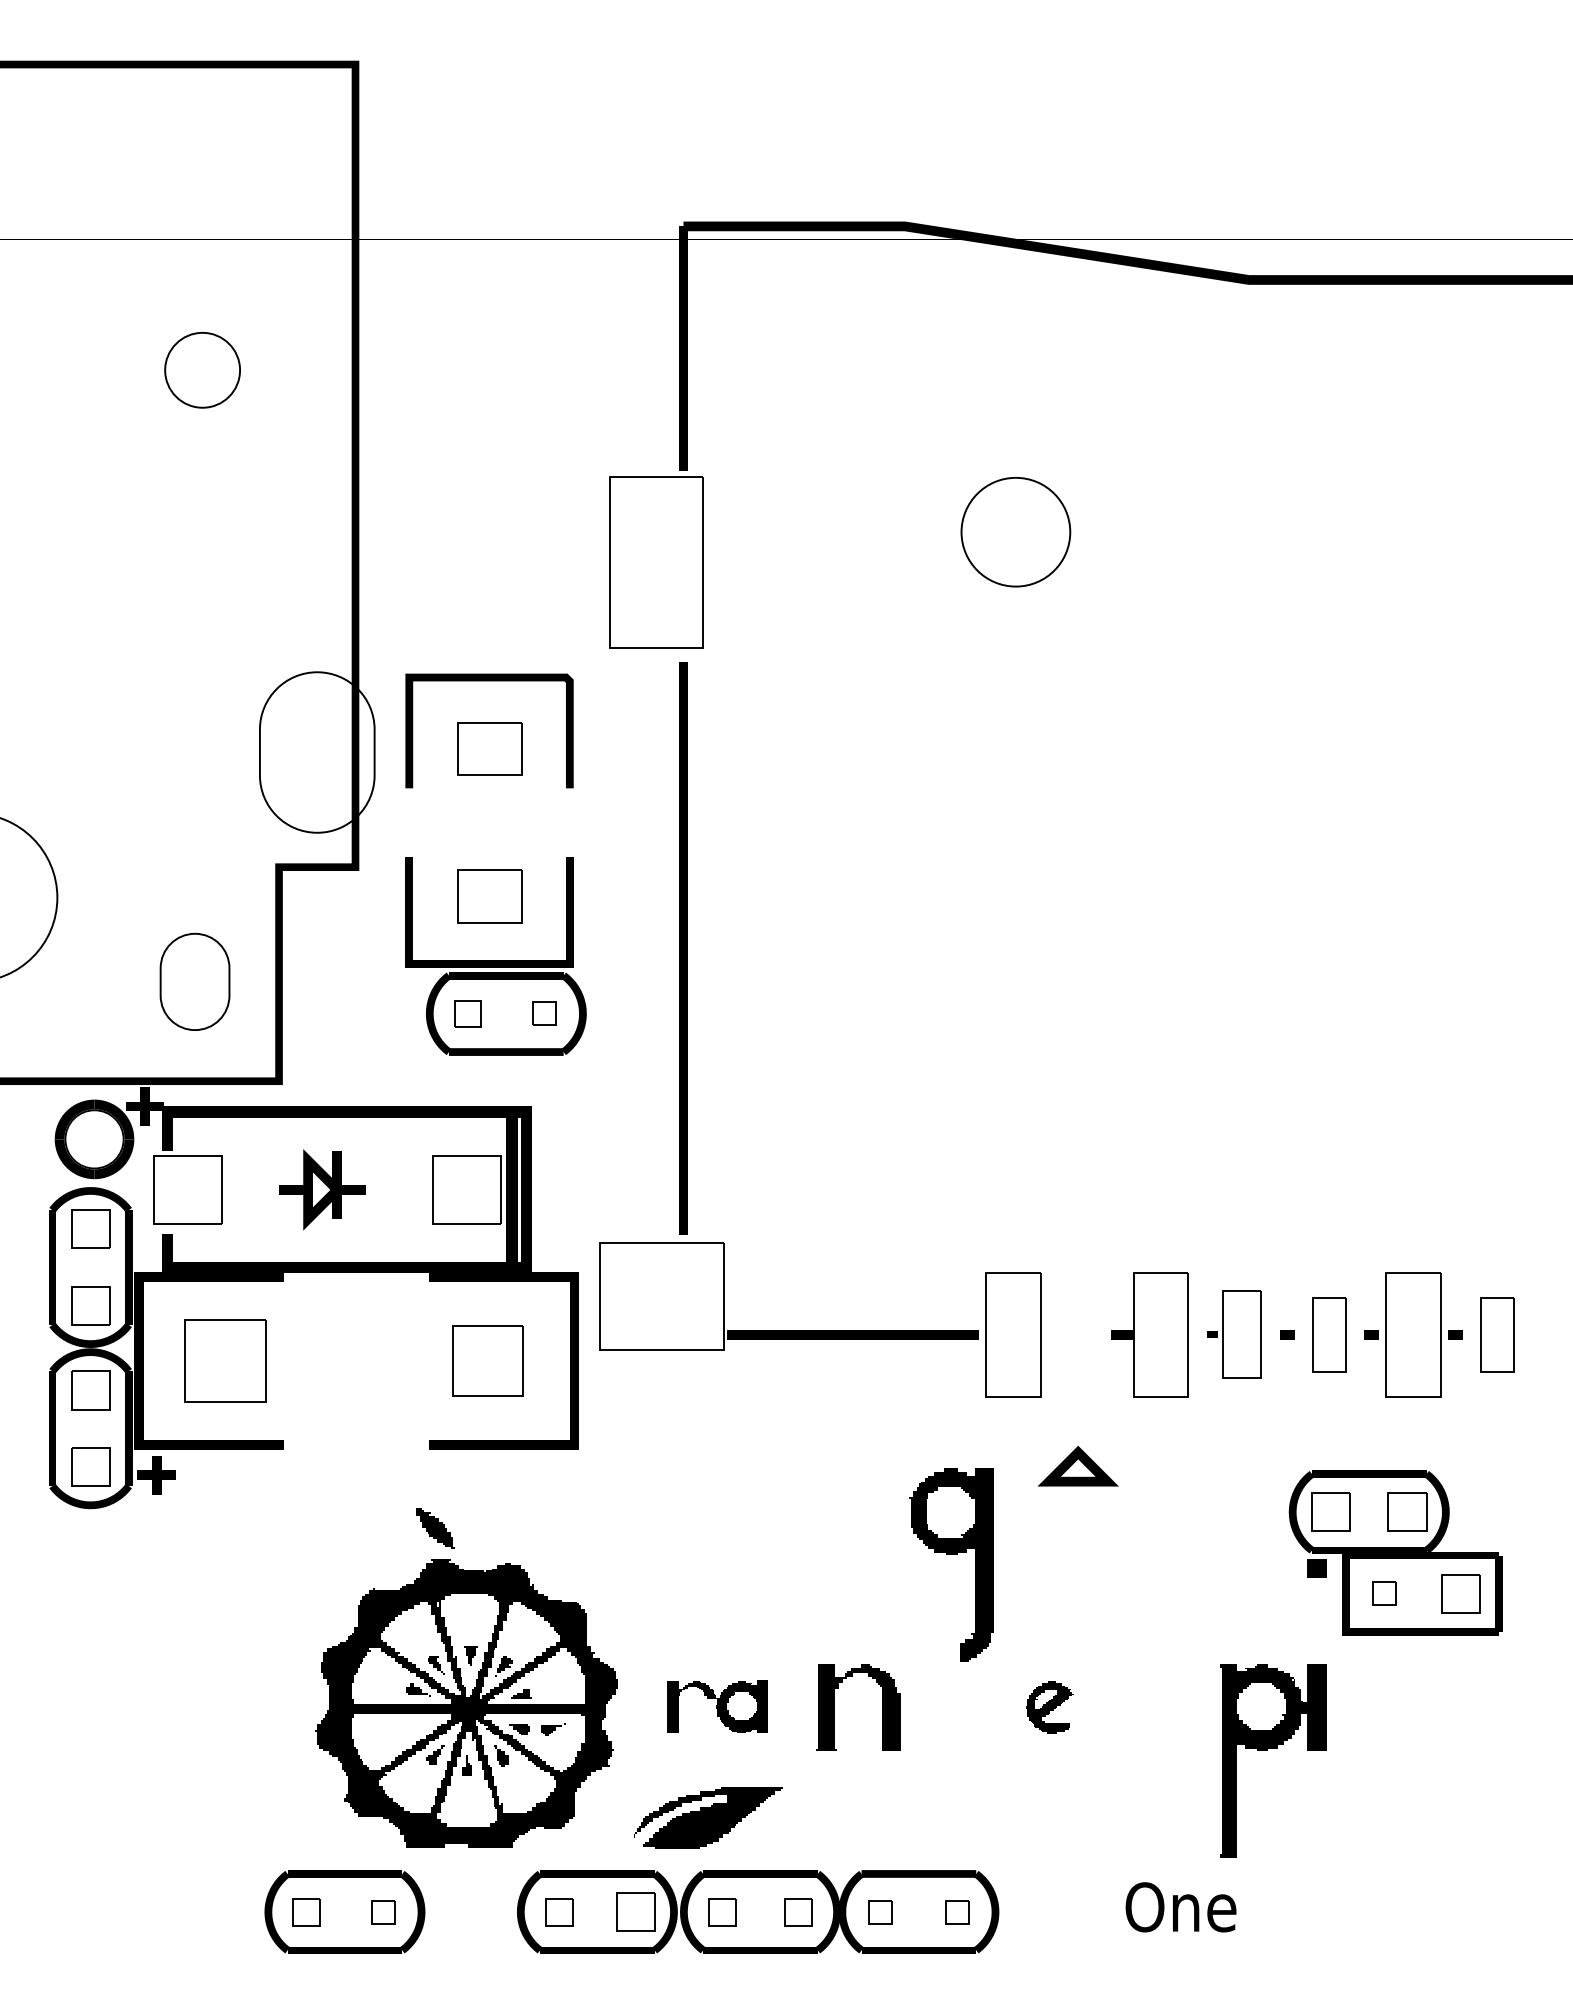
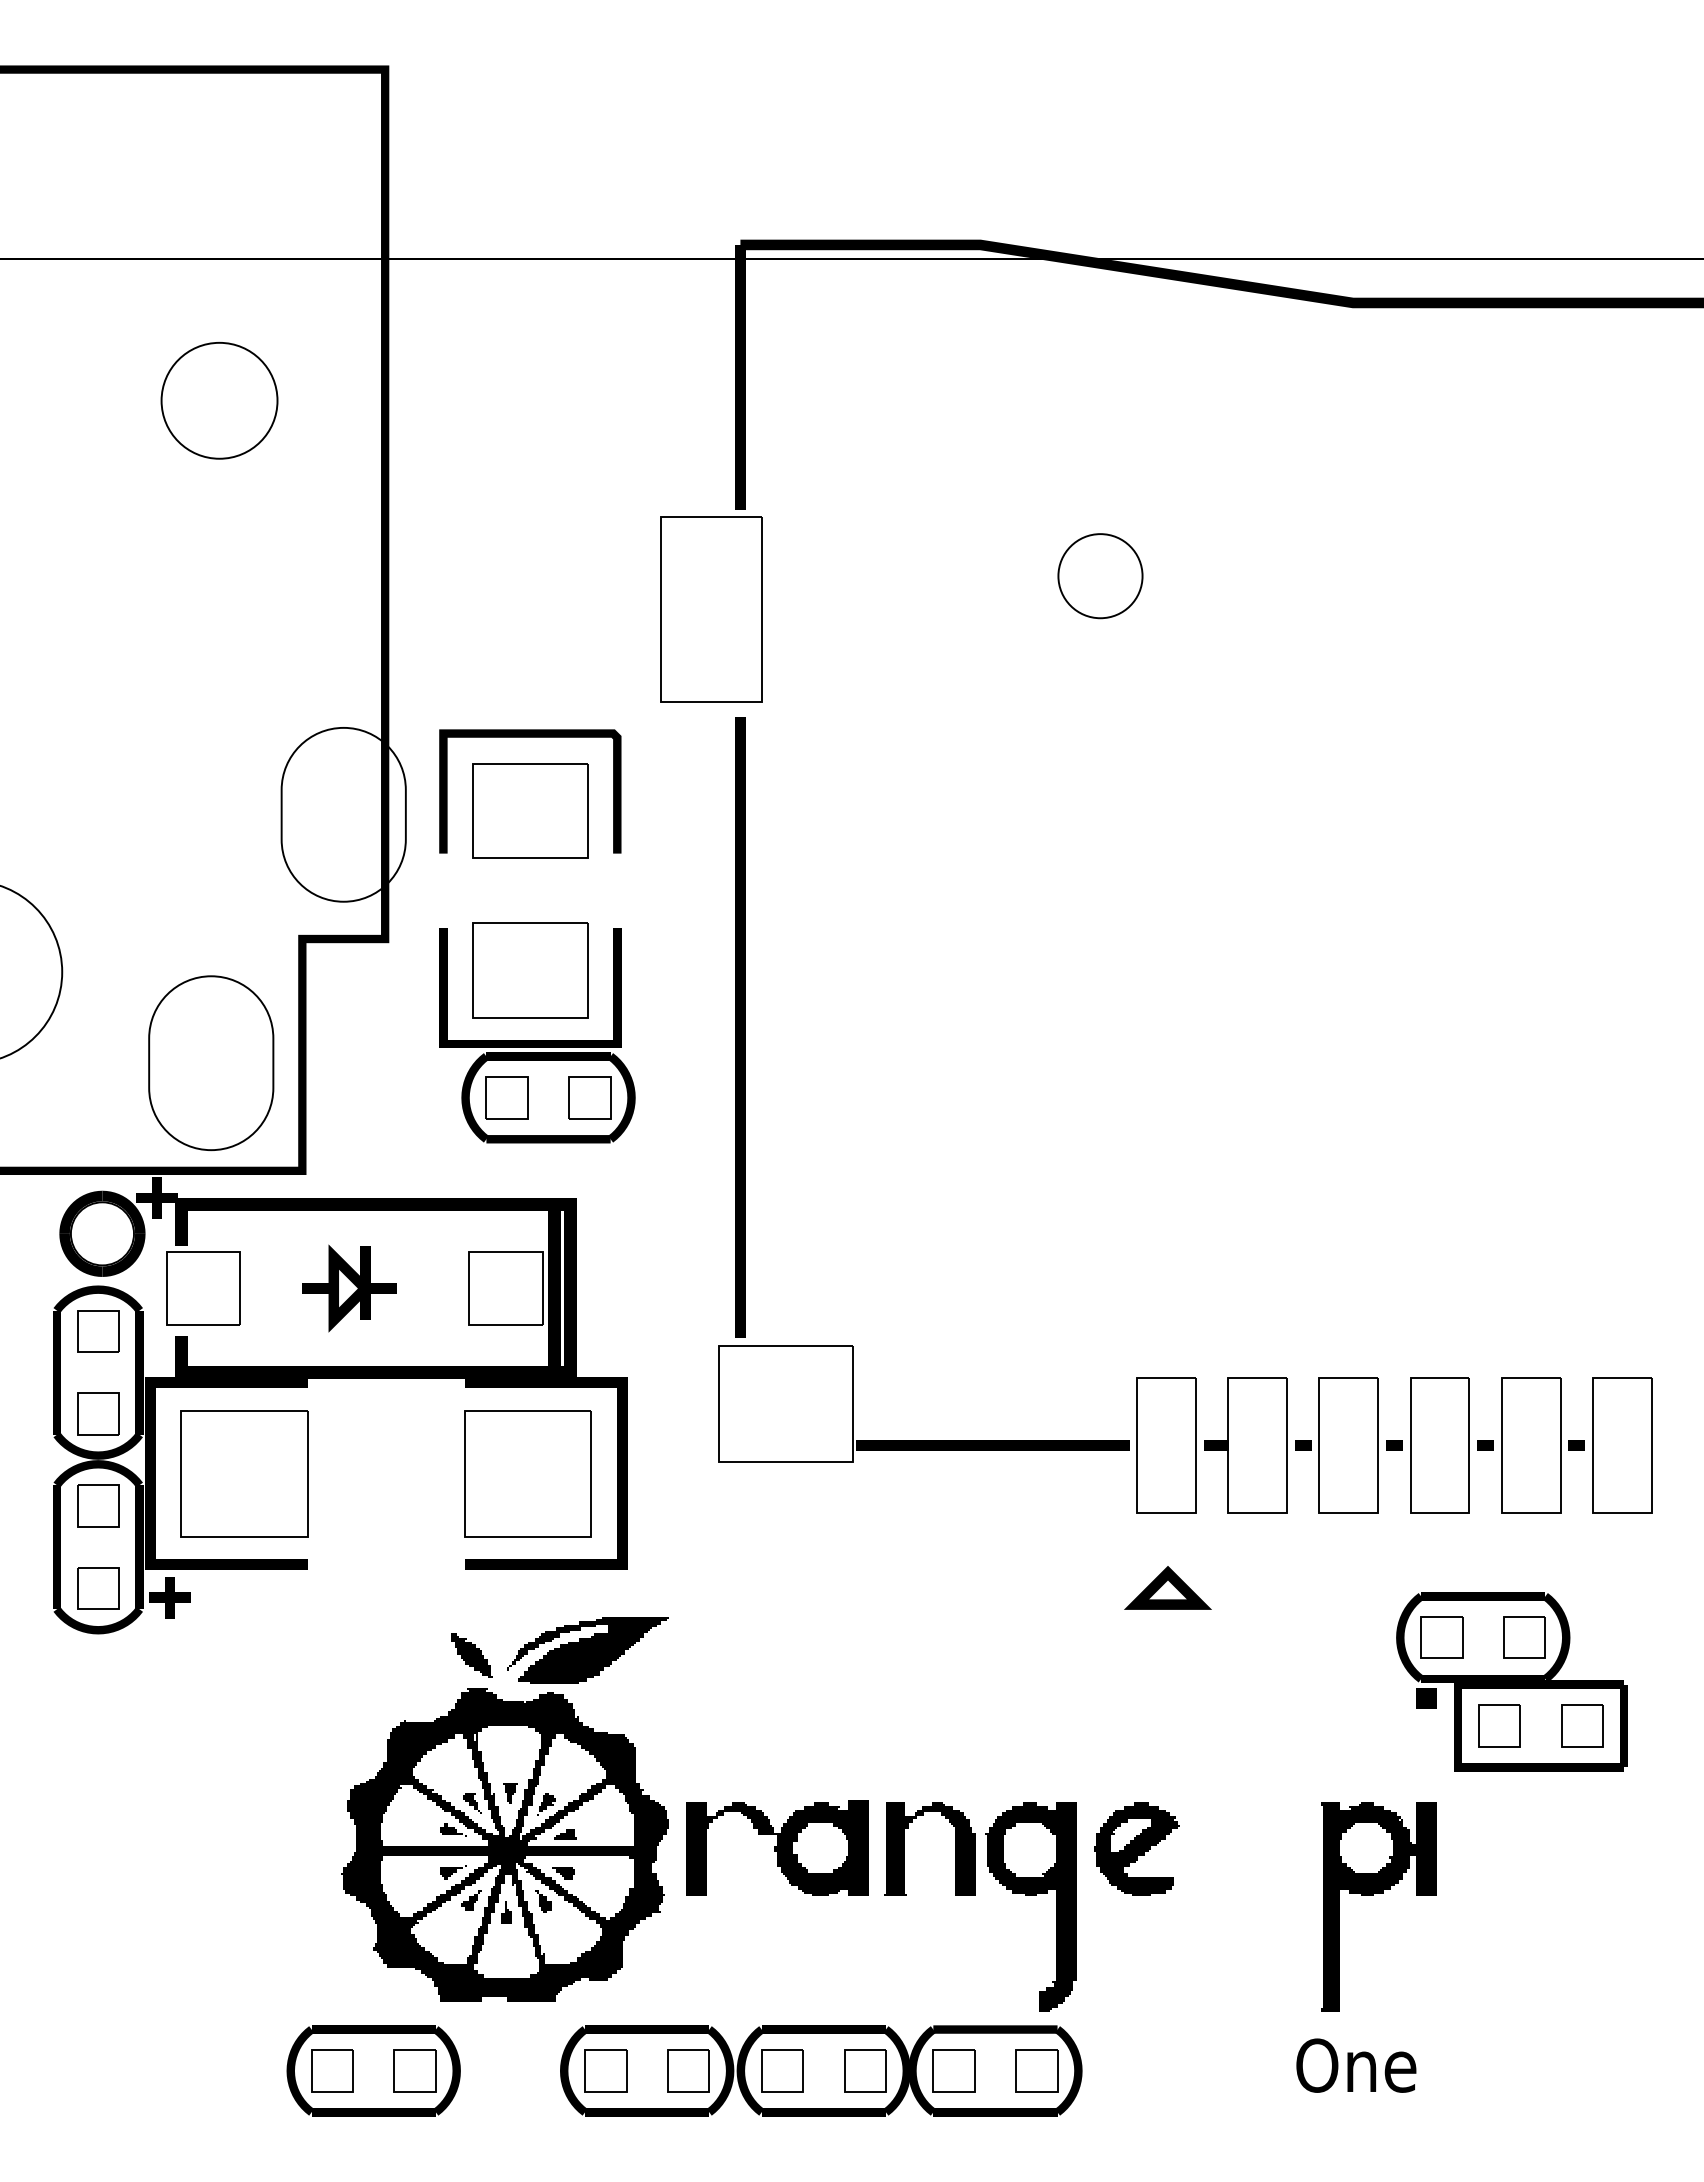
circle: (202, 370) -> (219, 400), size x1.43
circle: (1015, 532) -> (1100, 576), size x0.71
part: (489, 748) -> (530, 810), size x1.67
part: (489, 896) -> (530, 970), size x1.67
part: (195, 982) -> (211, 1063), size x1.67
part: (467, 1013) -> (506, 1097), size x1.43
part: (544, 1013) -> (589, 1097), size x1.67
part: (820, 1330) -> (957, 1440), moved
part: (1233, 1334) -> (1336, 1445), size x1.43
part: (1328, 1334) -> (1439, 1445), size x1.67
part: (1497, 1334) -> (1622, 1445), size x1.67
part: (225, 1360) -> (244, 1473), size x1.43
part: (486, 1360) -> (527, 1473), size x1.67
part: (951, 1554) -> (1030, 1895), moved
part: (1384, 1593) -> (1499, 1725), size x1.67
part: (717, 1705) -> (777, 1847), size x1.67
part: (1049, 1706) -> (1136, 1848), size x1.67
part: (553, 1729) -> (453, 1872), moved
part: (707, 1818) -> (587, 1650), moved
text: (1181, 1907) -> (1356, 2065), moved
part: (306, 1911) -> (332, 2070), size x1.43
part: (382, 1911) -> (414, 2070), size x1.67
part: (558, 1911) -> (605, 2070), size x1.43
part: (722, 1911) -> (782, 2070), size x1.43
part: (798, 1911) -> (865, 2070), size x1.43
part: (880, 1911) -> (953, 2070), size x1.67
part: (956, 1911) -> (1036, 2070), size x1.67

